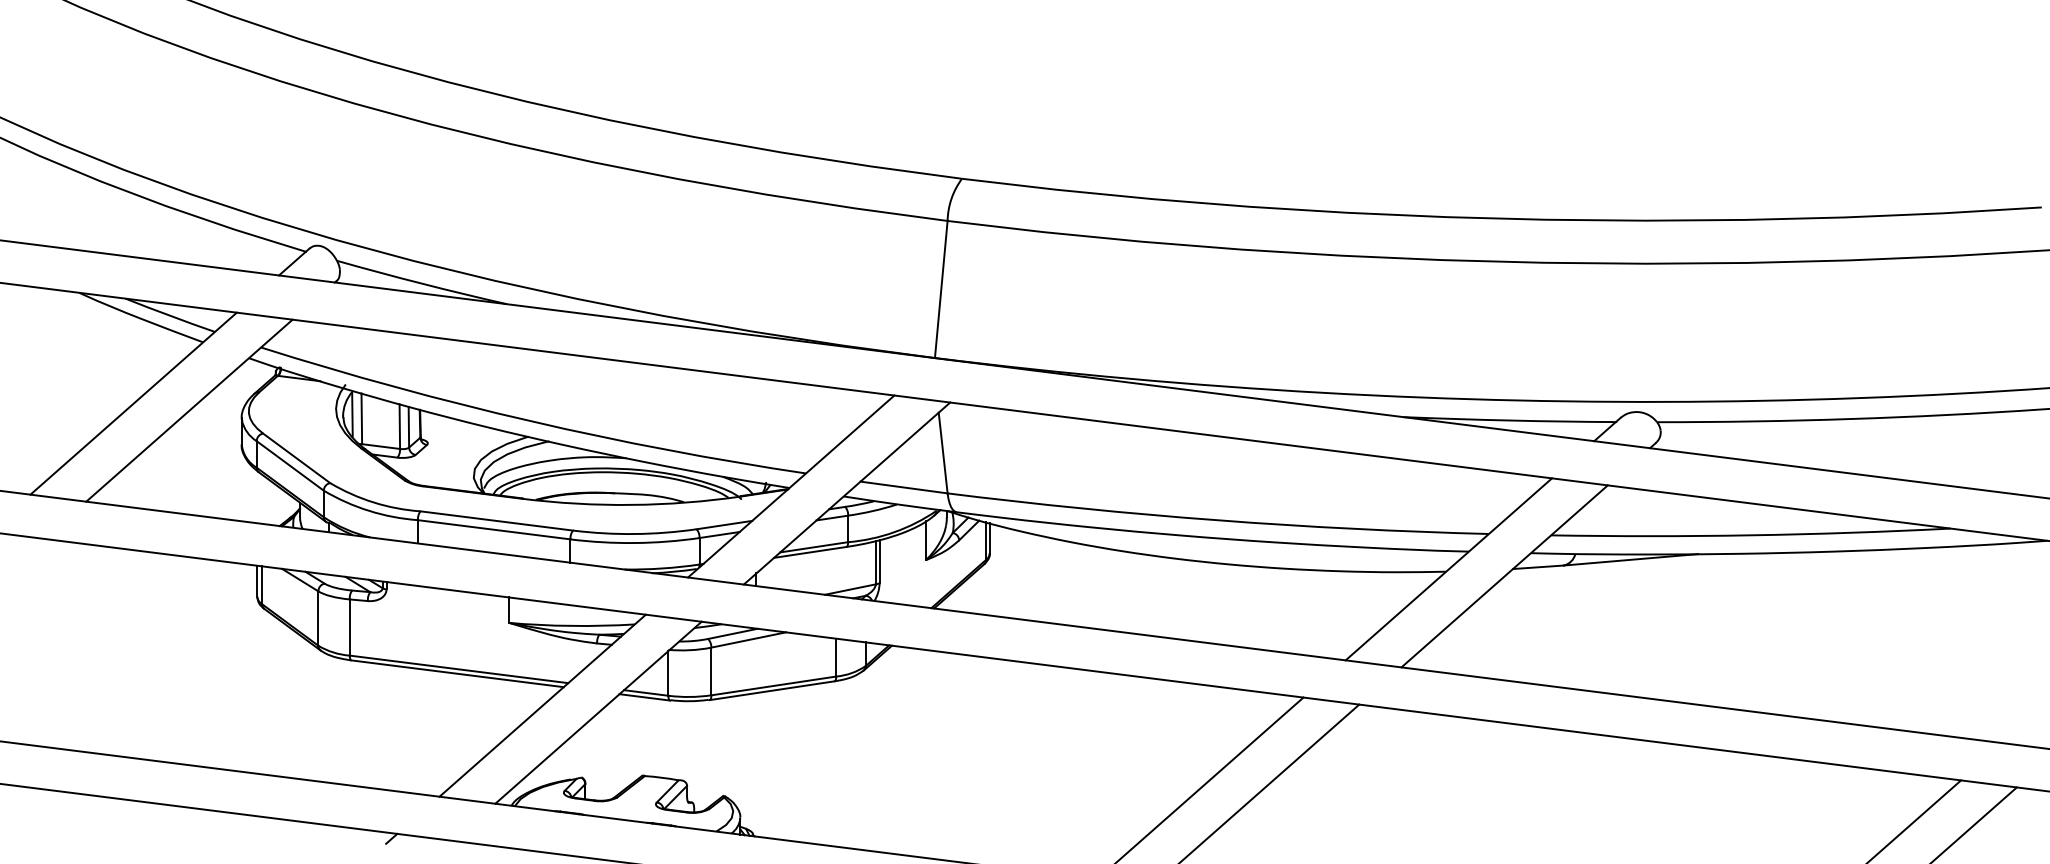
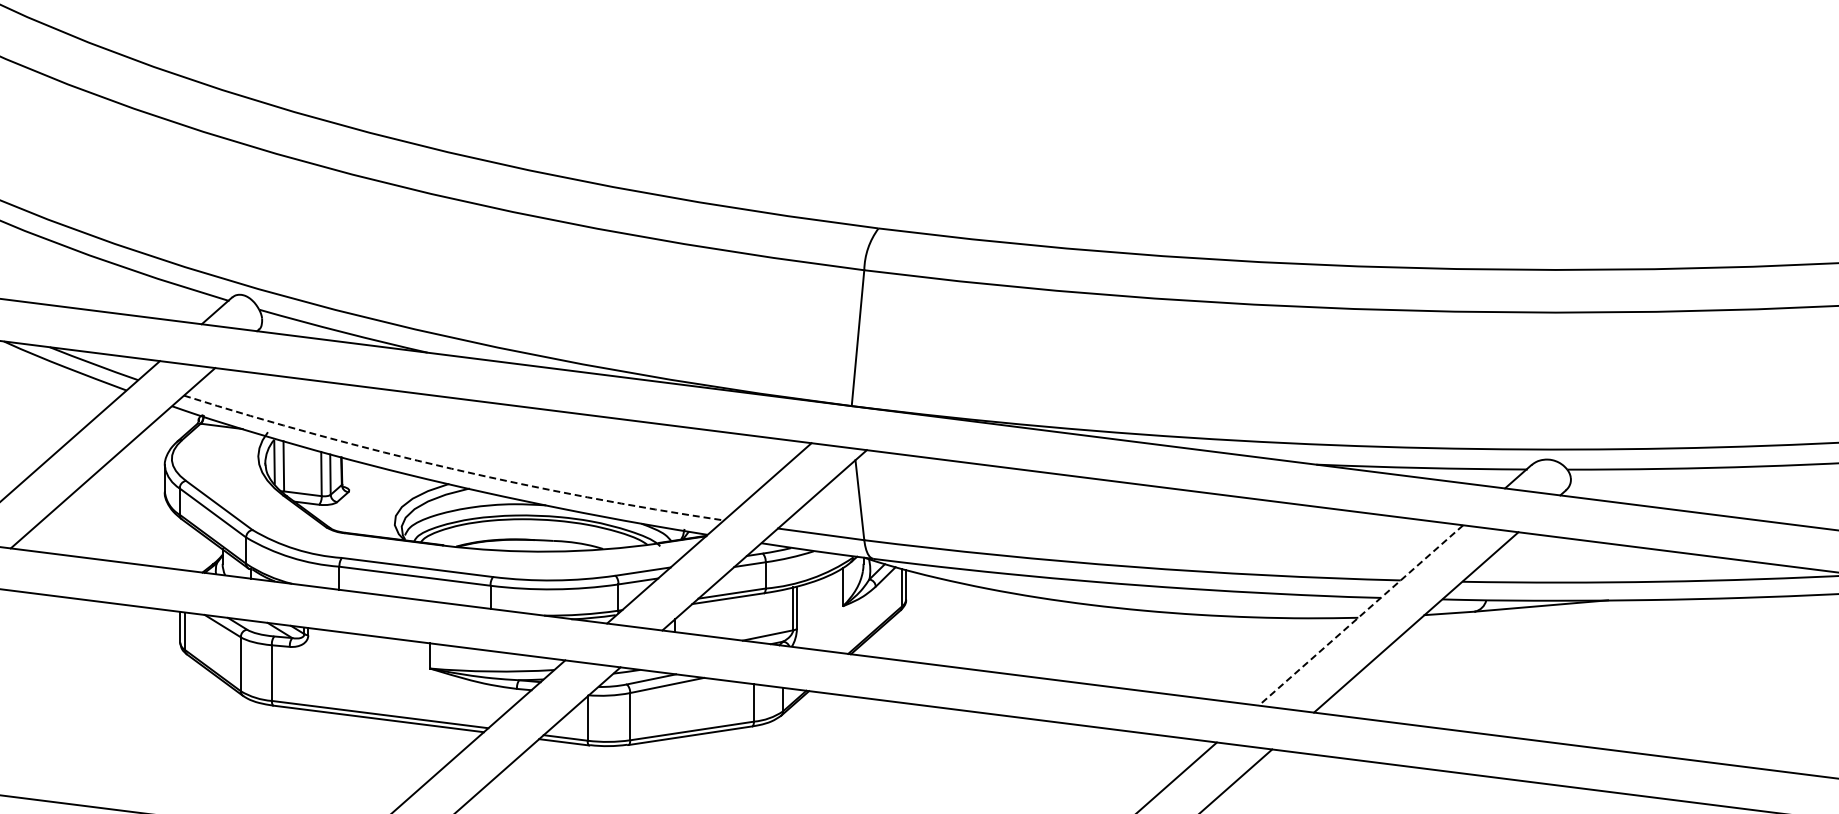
arc: (531, 421) -> (451, 468), solid -> dashed
line: (1448, 569) -> (1360, 615), solid -> dashed

